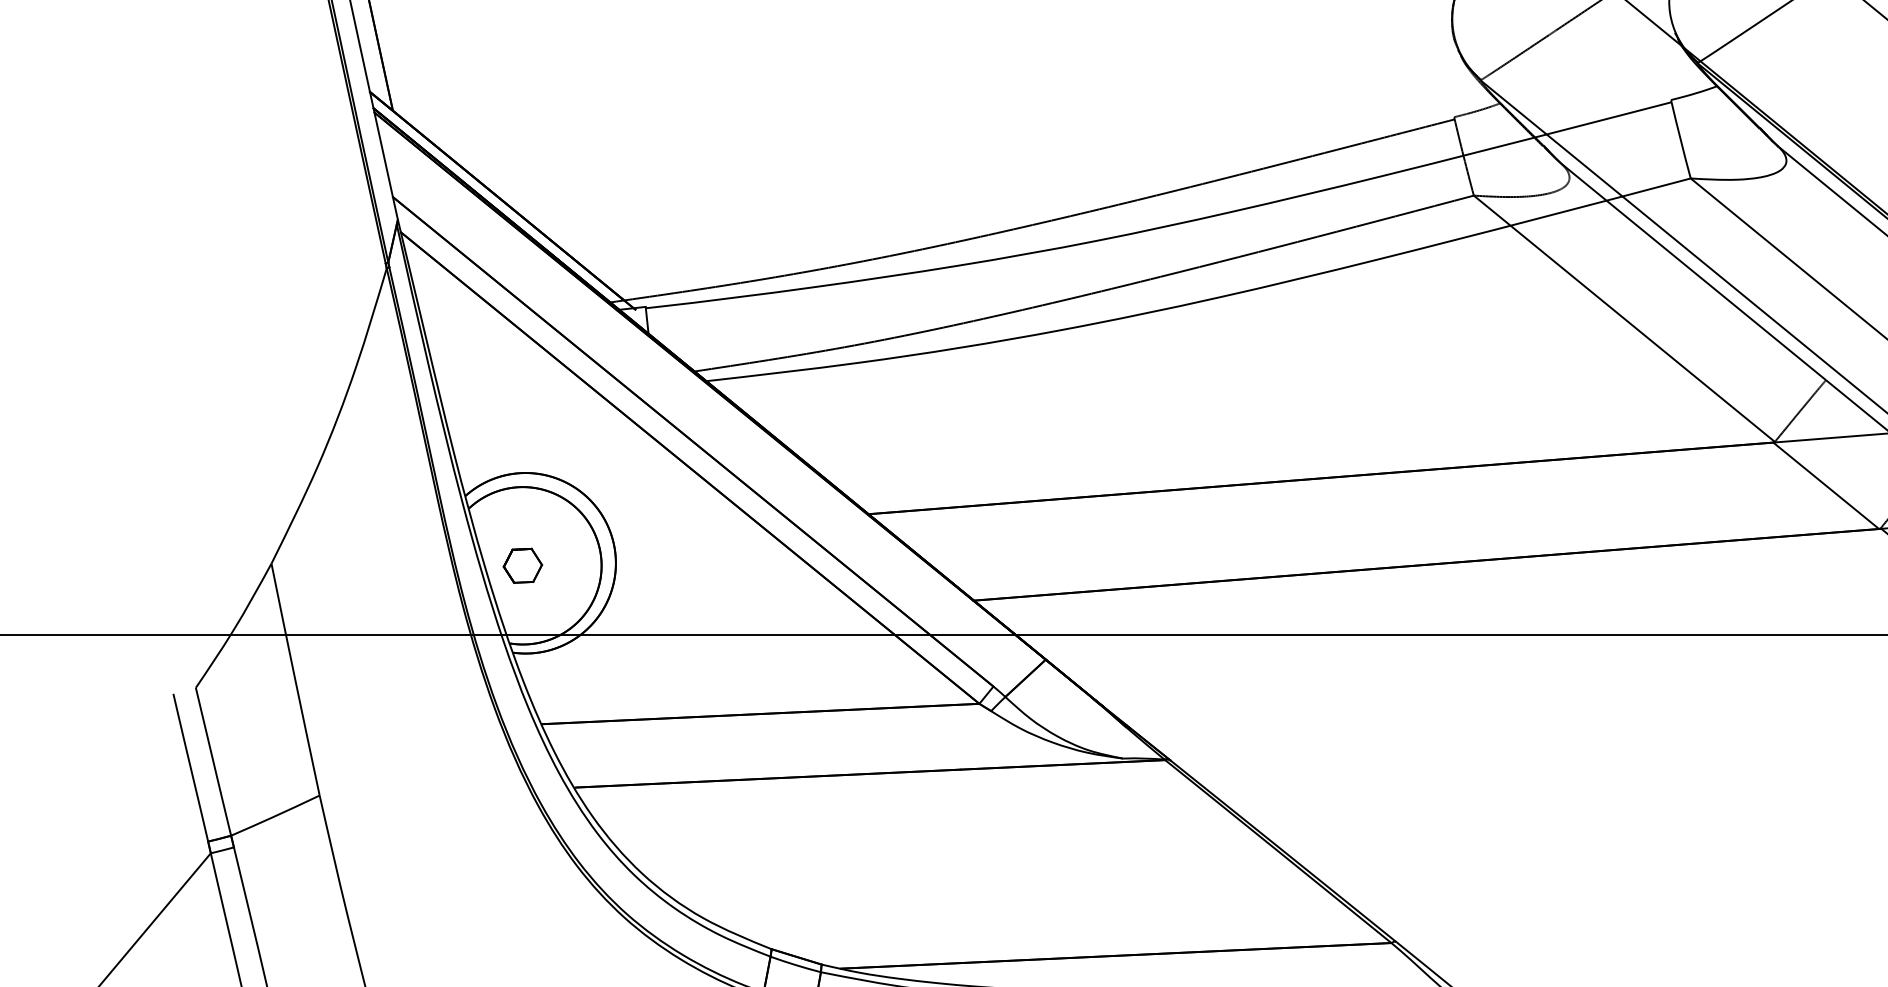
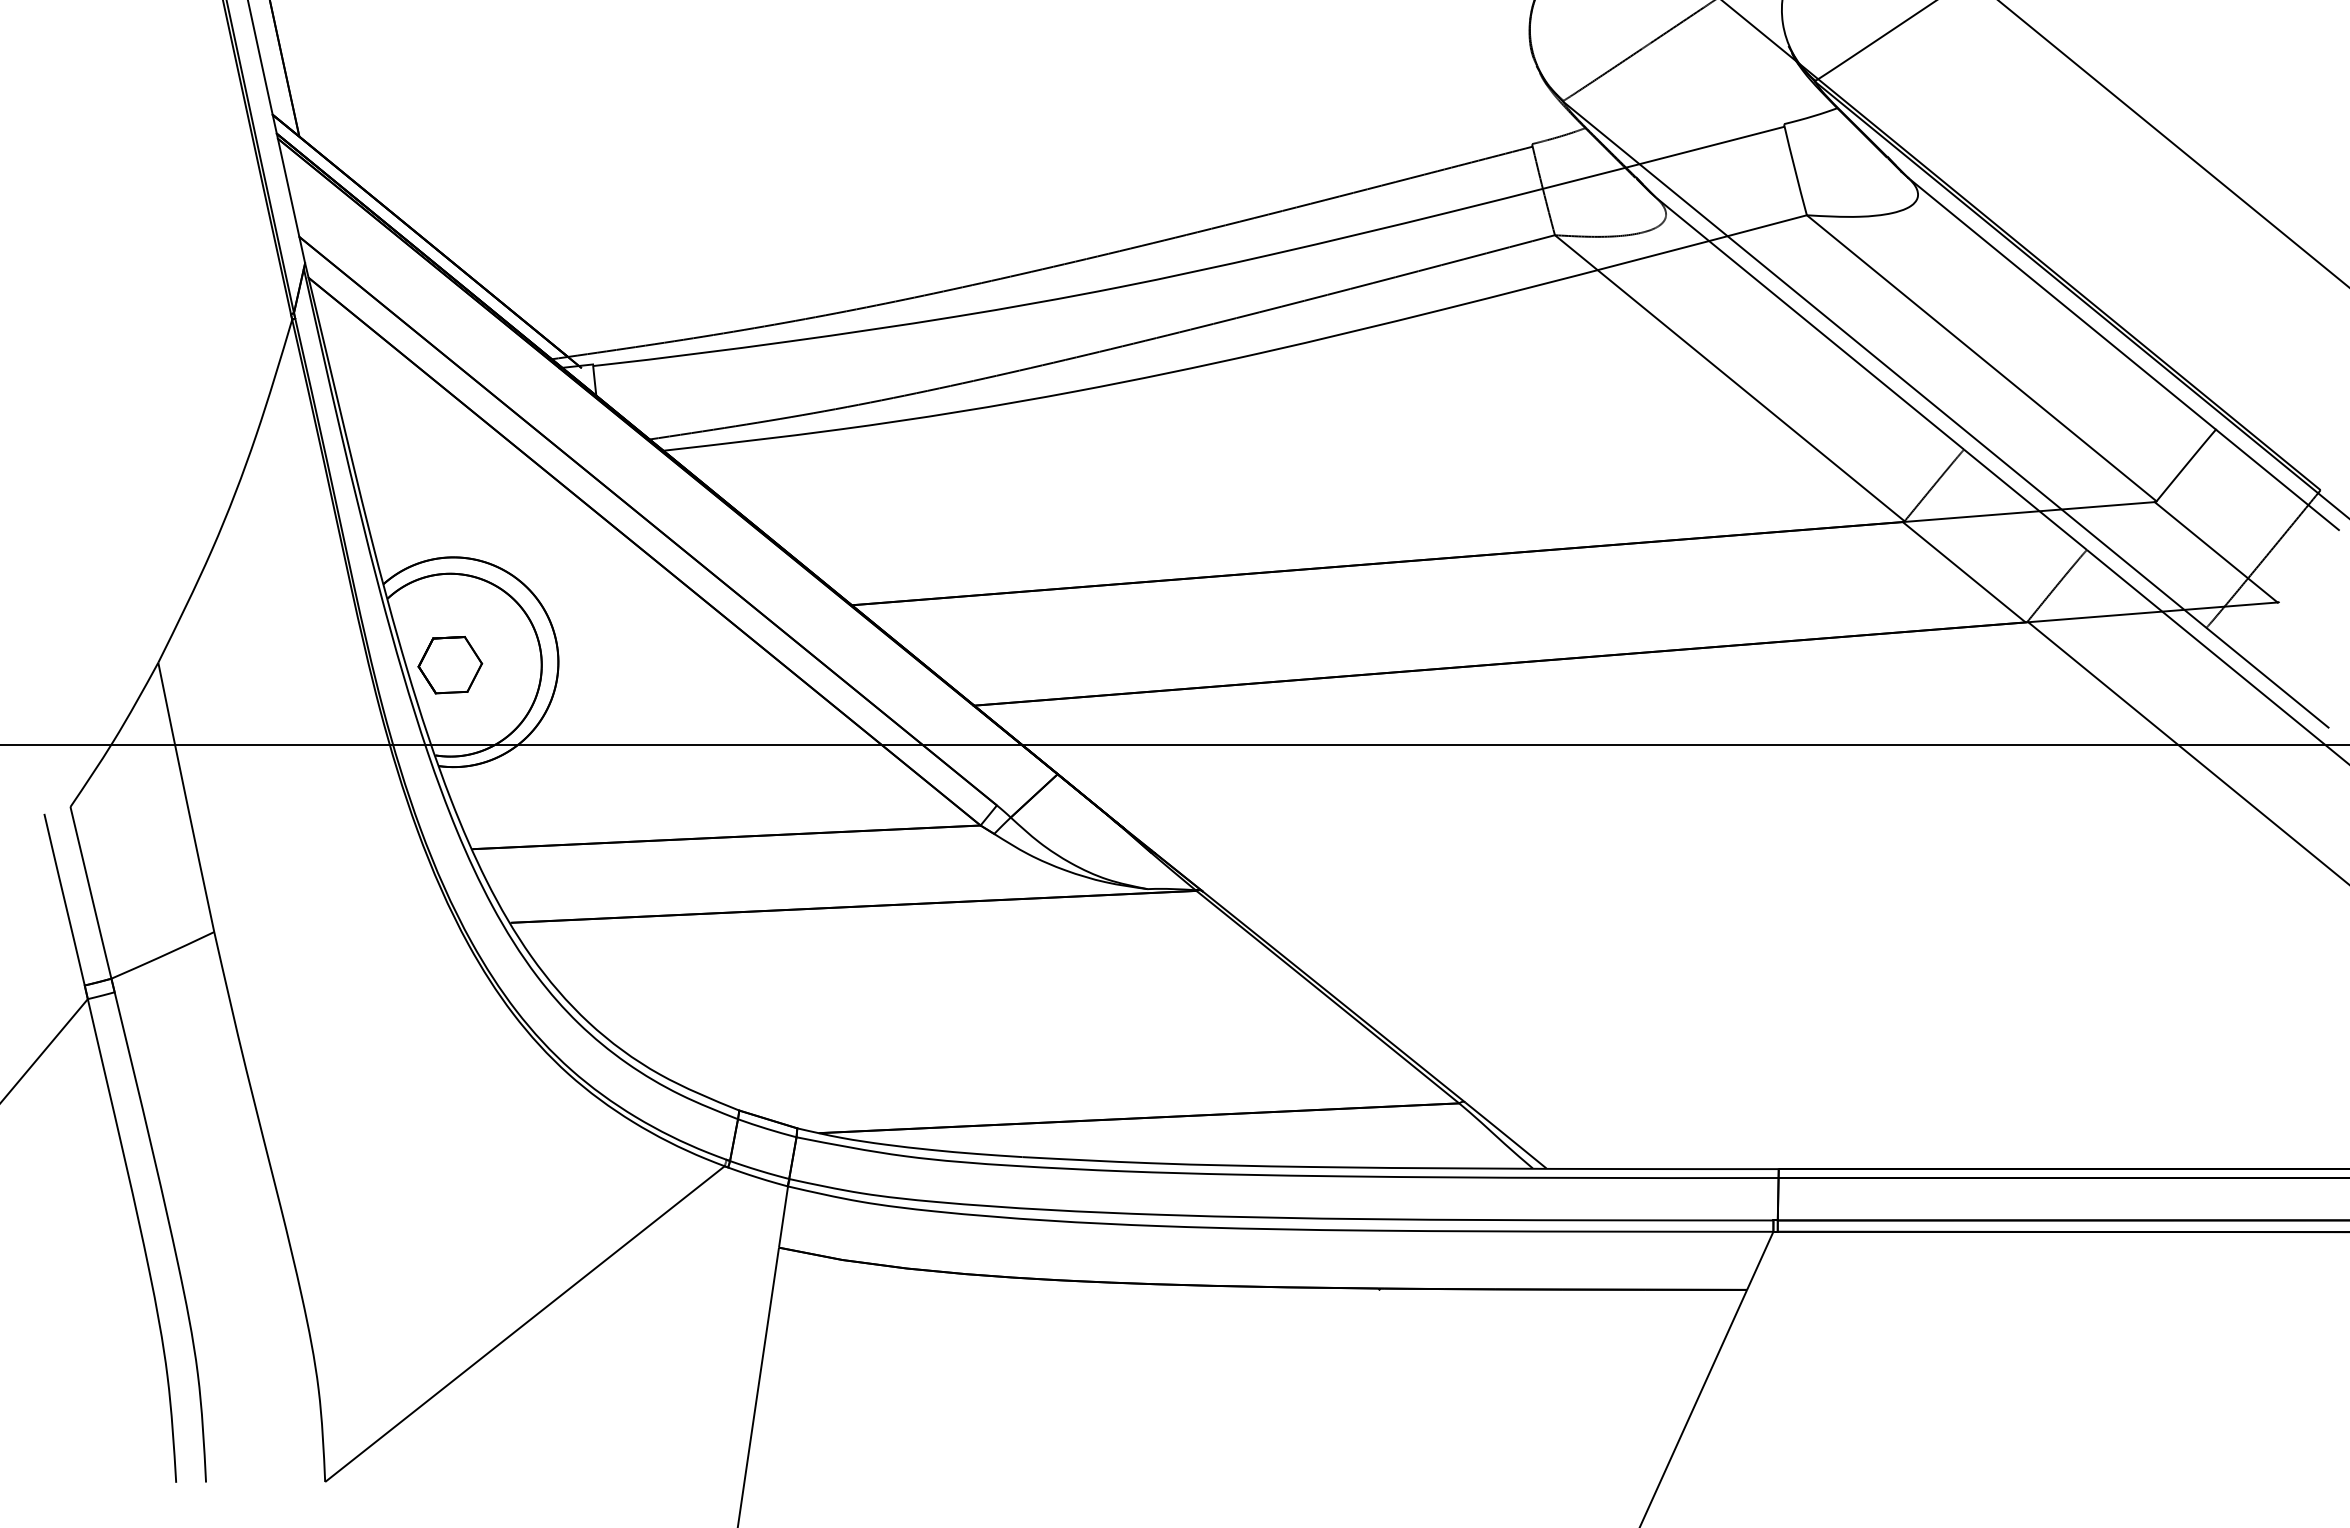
part: (523, 566) -> (450, 665), size x1.43

